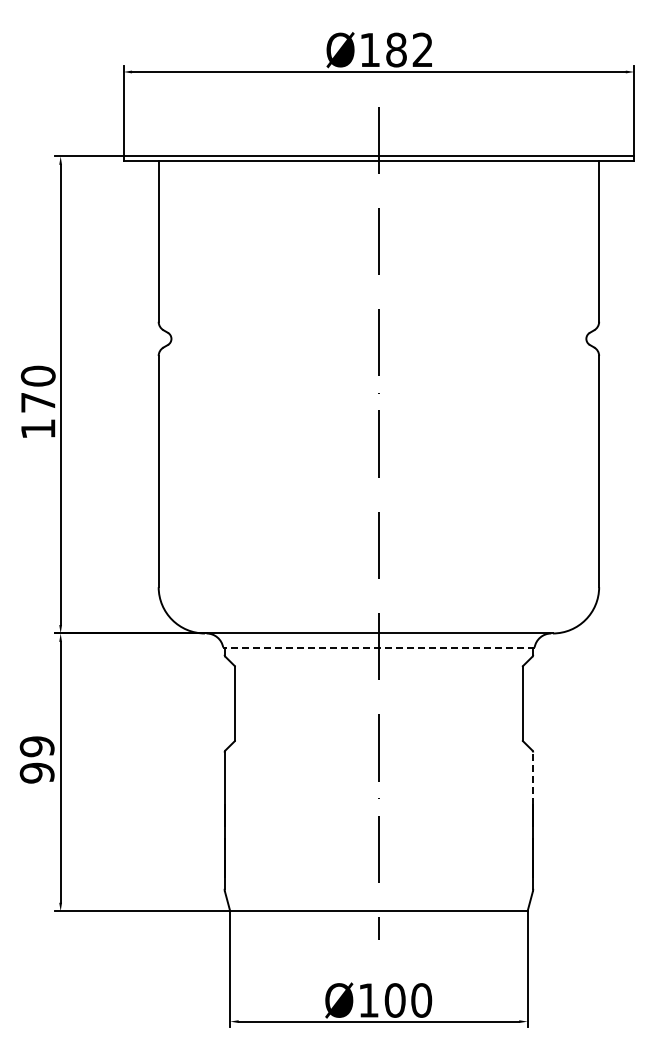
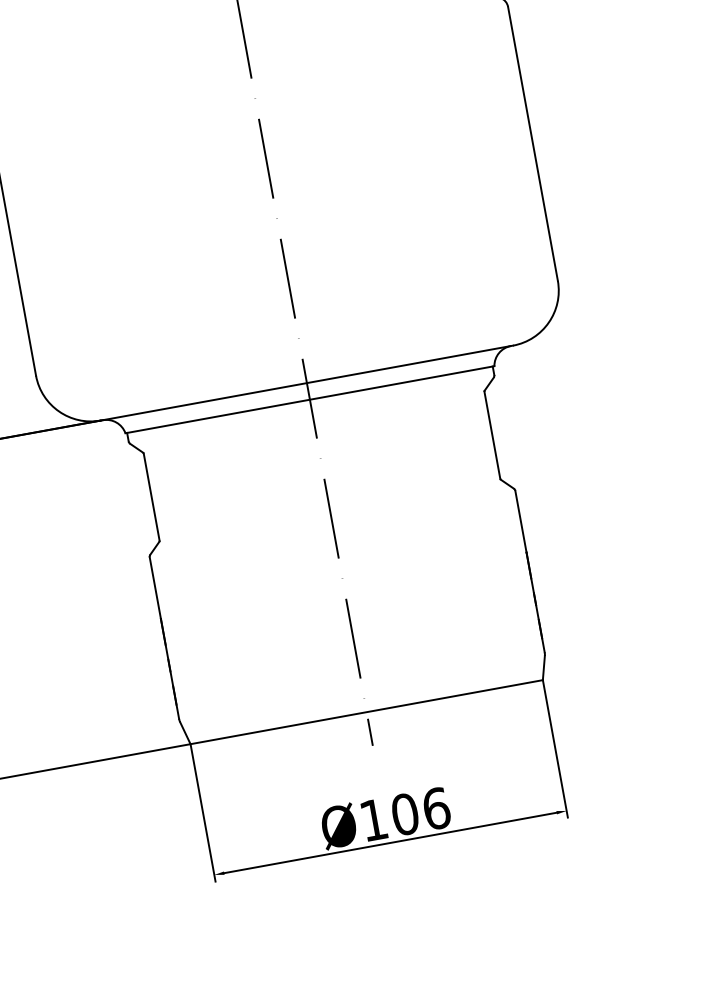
line: (378, 647) -> (309, 399), dashed -> solid
line: (533, 778) -> (521, 521), dashed -> solid
text: (421, 1000) -> (436, 808), Ø100 -> Ø106

